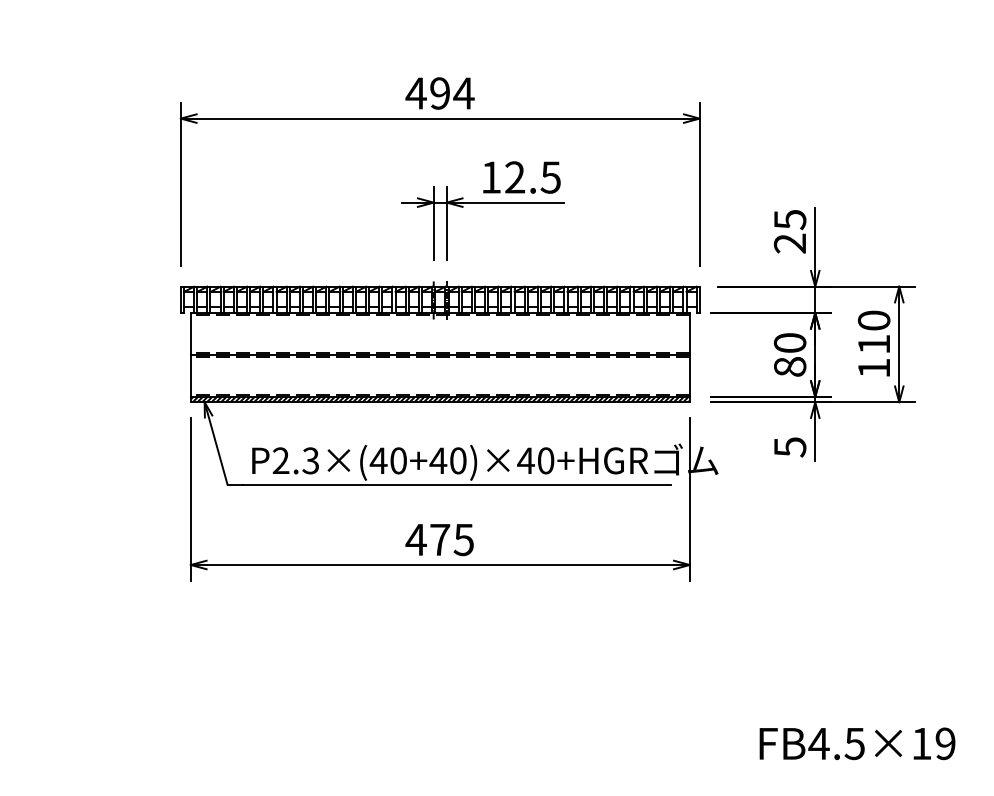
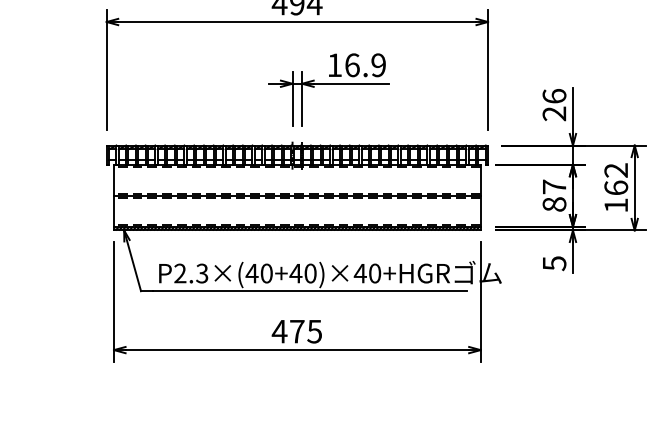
text: (532, 177) -> (365, 65), 12.5 -> 16.9
text: (789, 219) -> (554, 96), 25 -> 26
text: (873, 331) -> (615, 178), 110 -> 162
text: (789, 342) -> (554, 186), 80 -> 87

